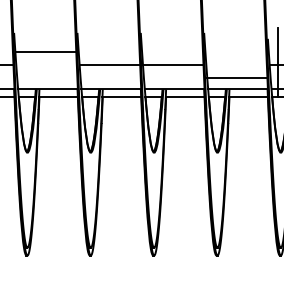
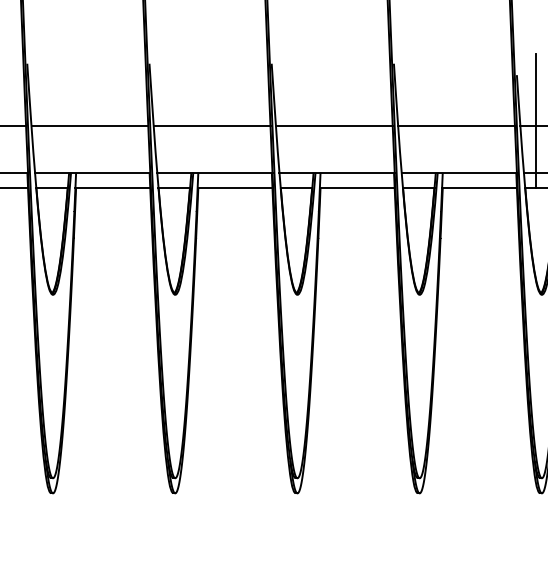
line: (46, 52) -> (89, 126), moved
line: (236, 78) -> (456, 126), moved

